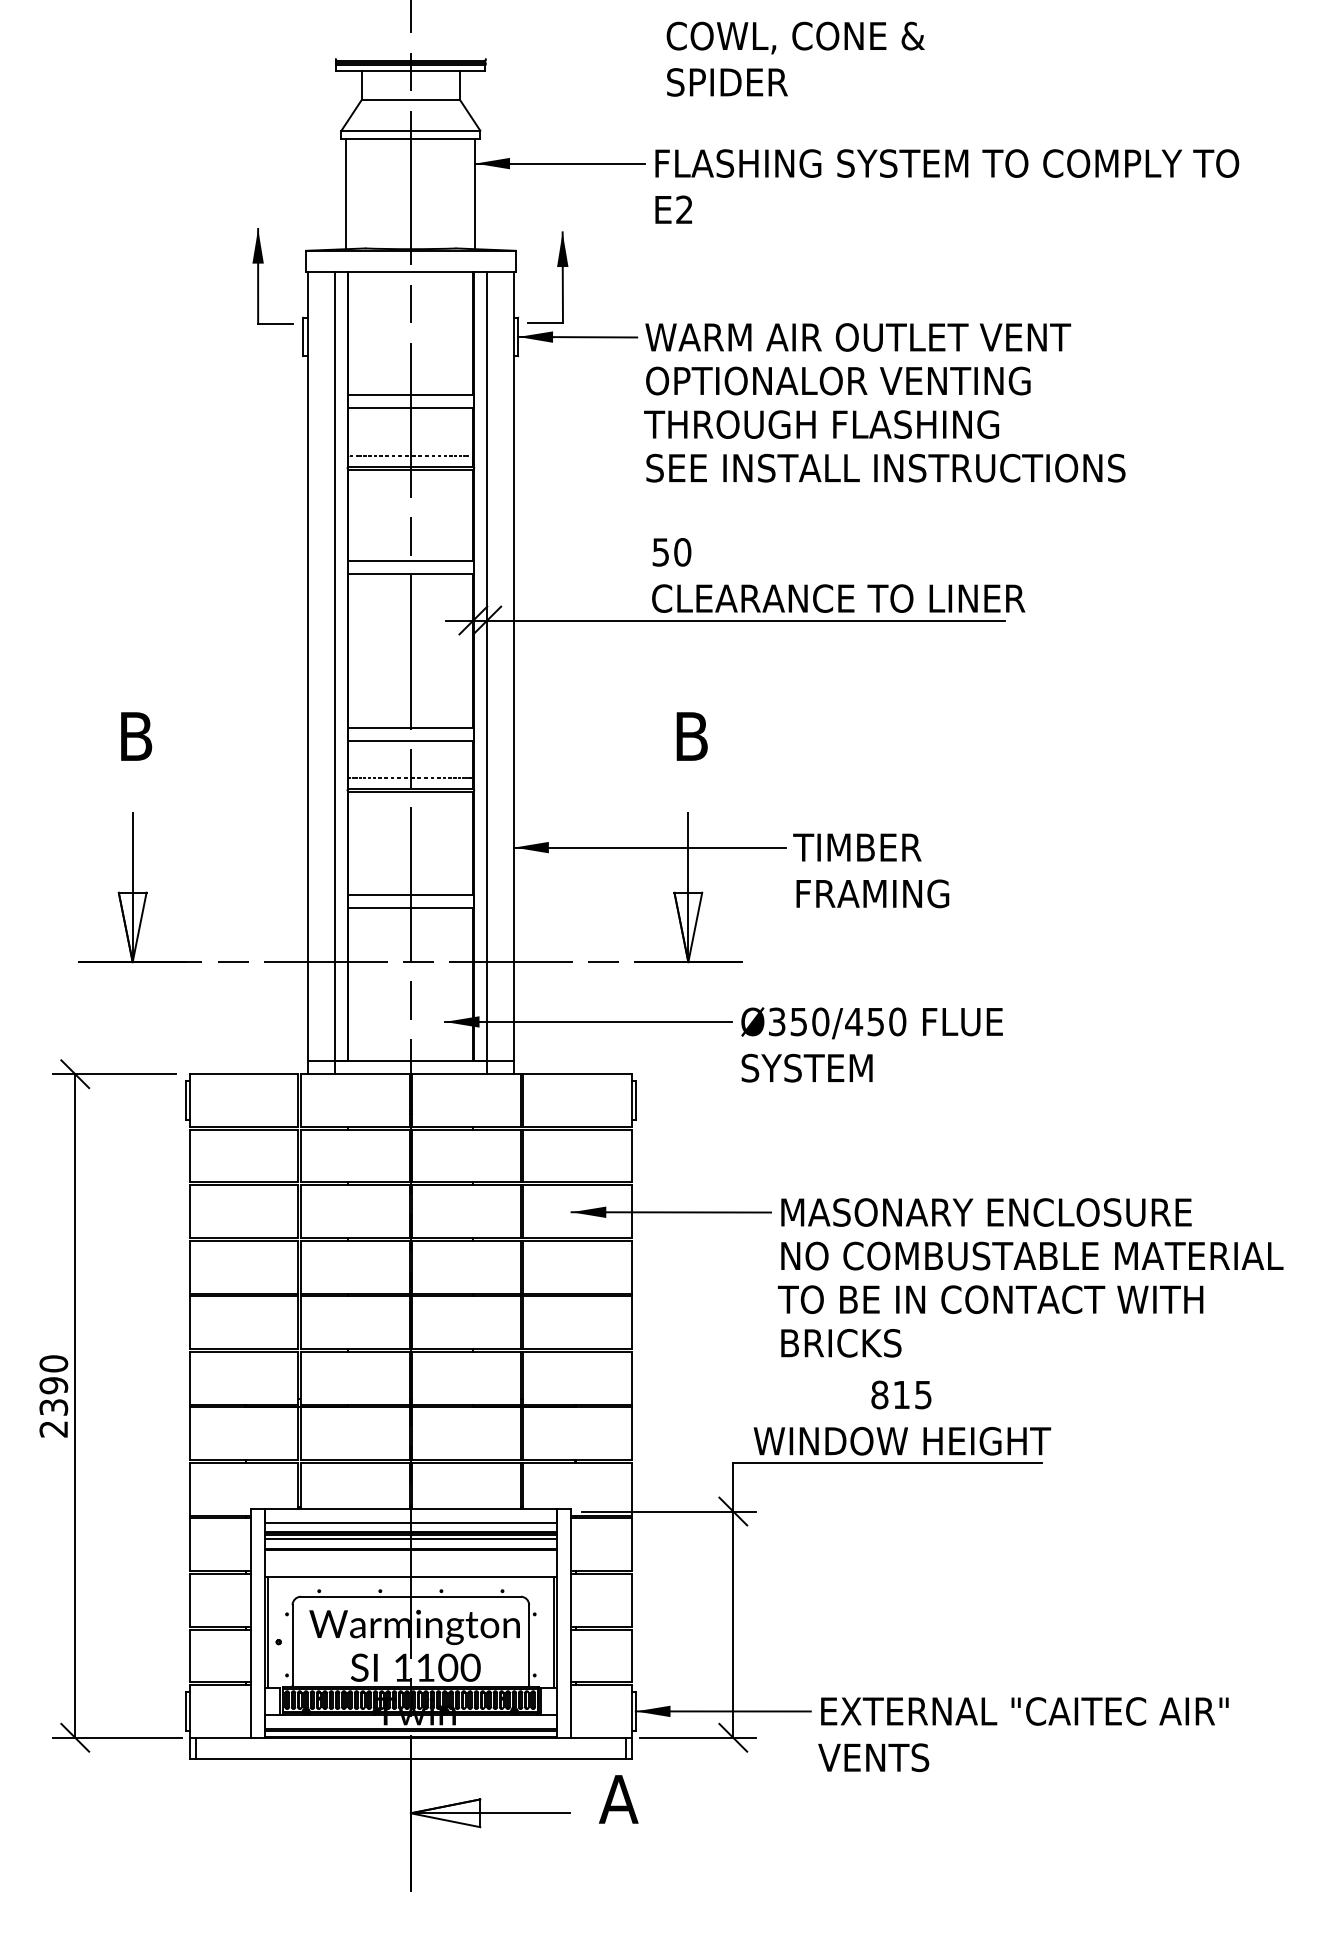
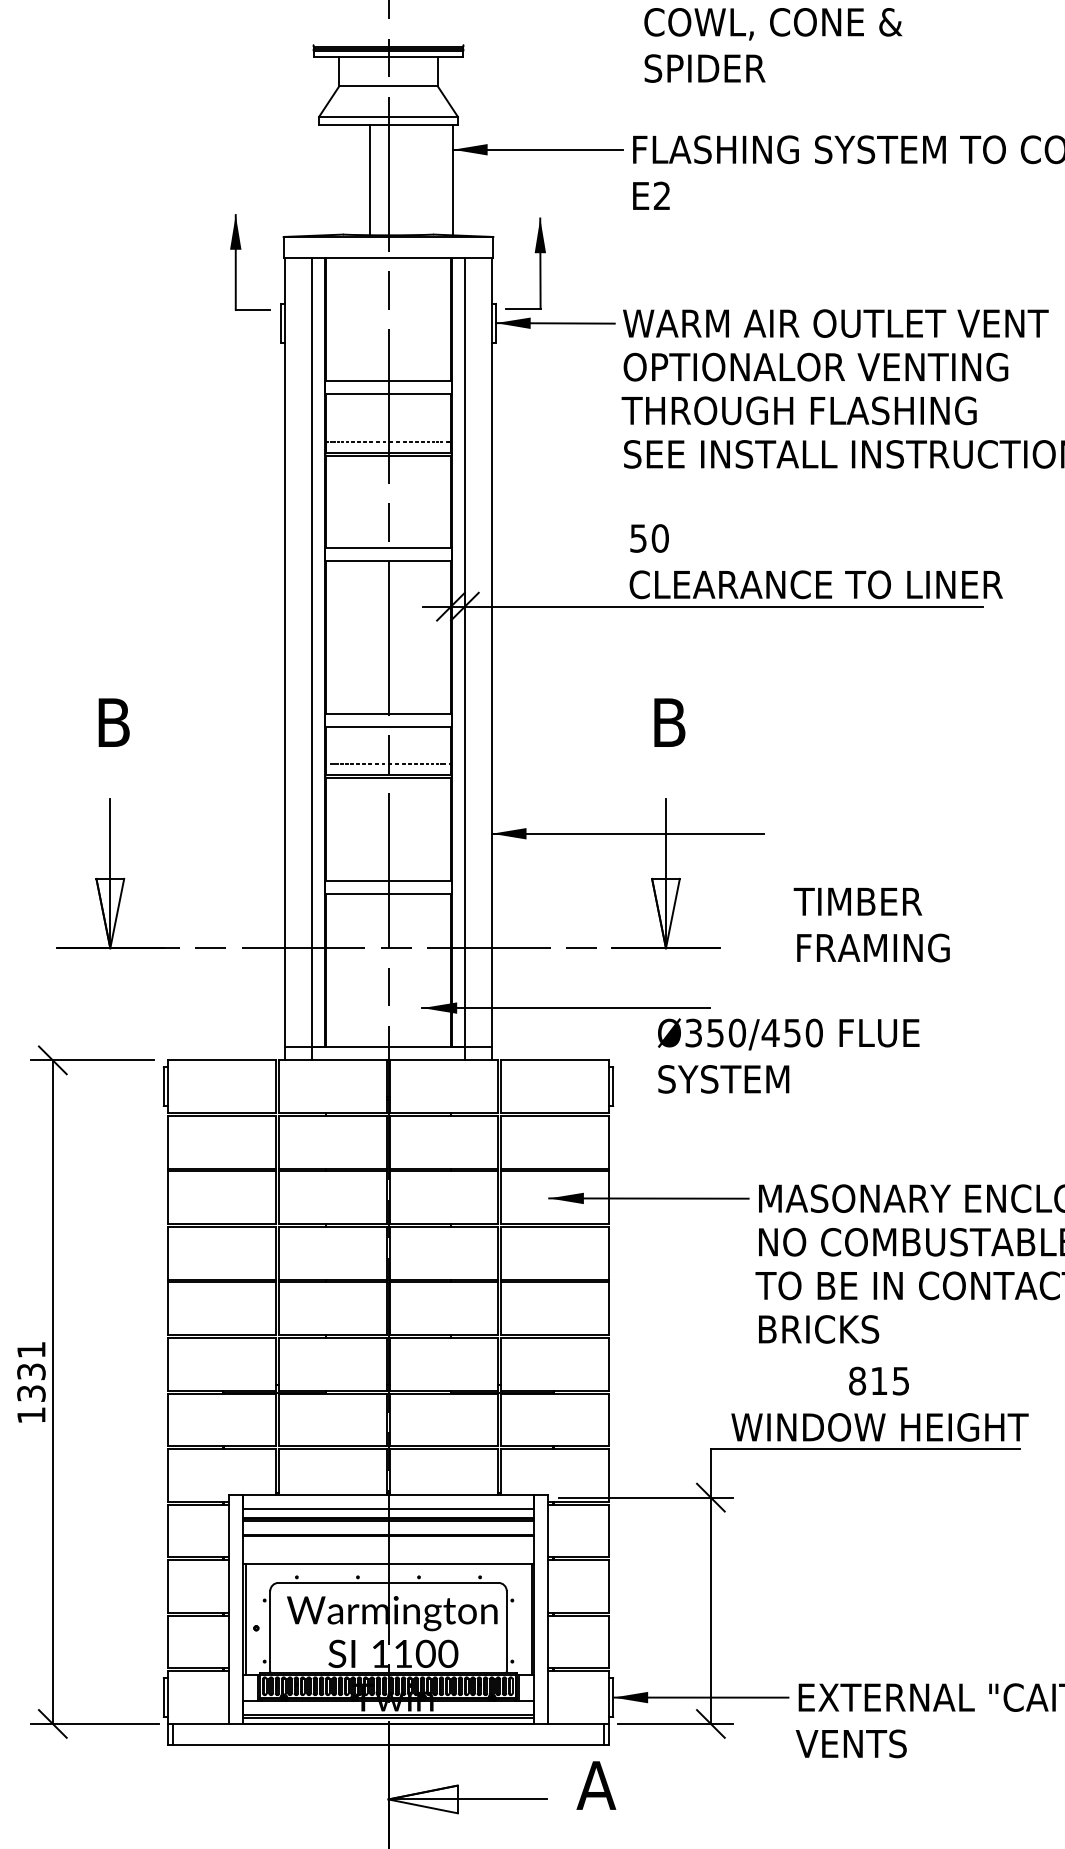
line: (346, 194) -> (370, 180), moved
text: (871, 870) -> (872, 924), moved
text: (871, 1044) -> (788, 1055), moved
text: (53, 1396) -> (31, 1382), 2390 -> 1331
line: (410, 1538) -> (388, 1524), removed

